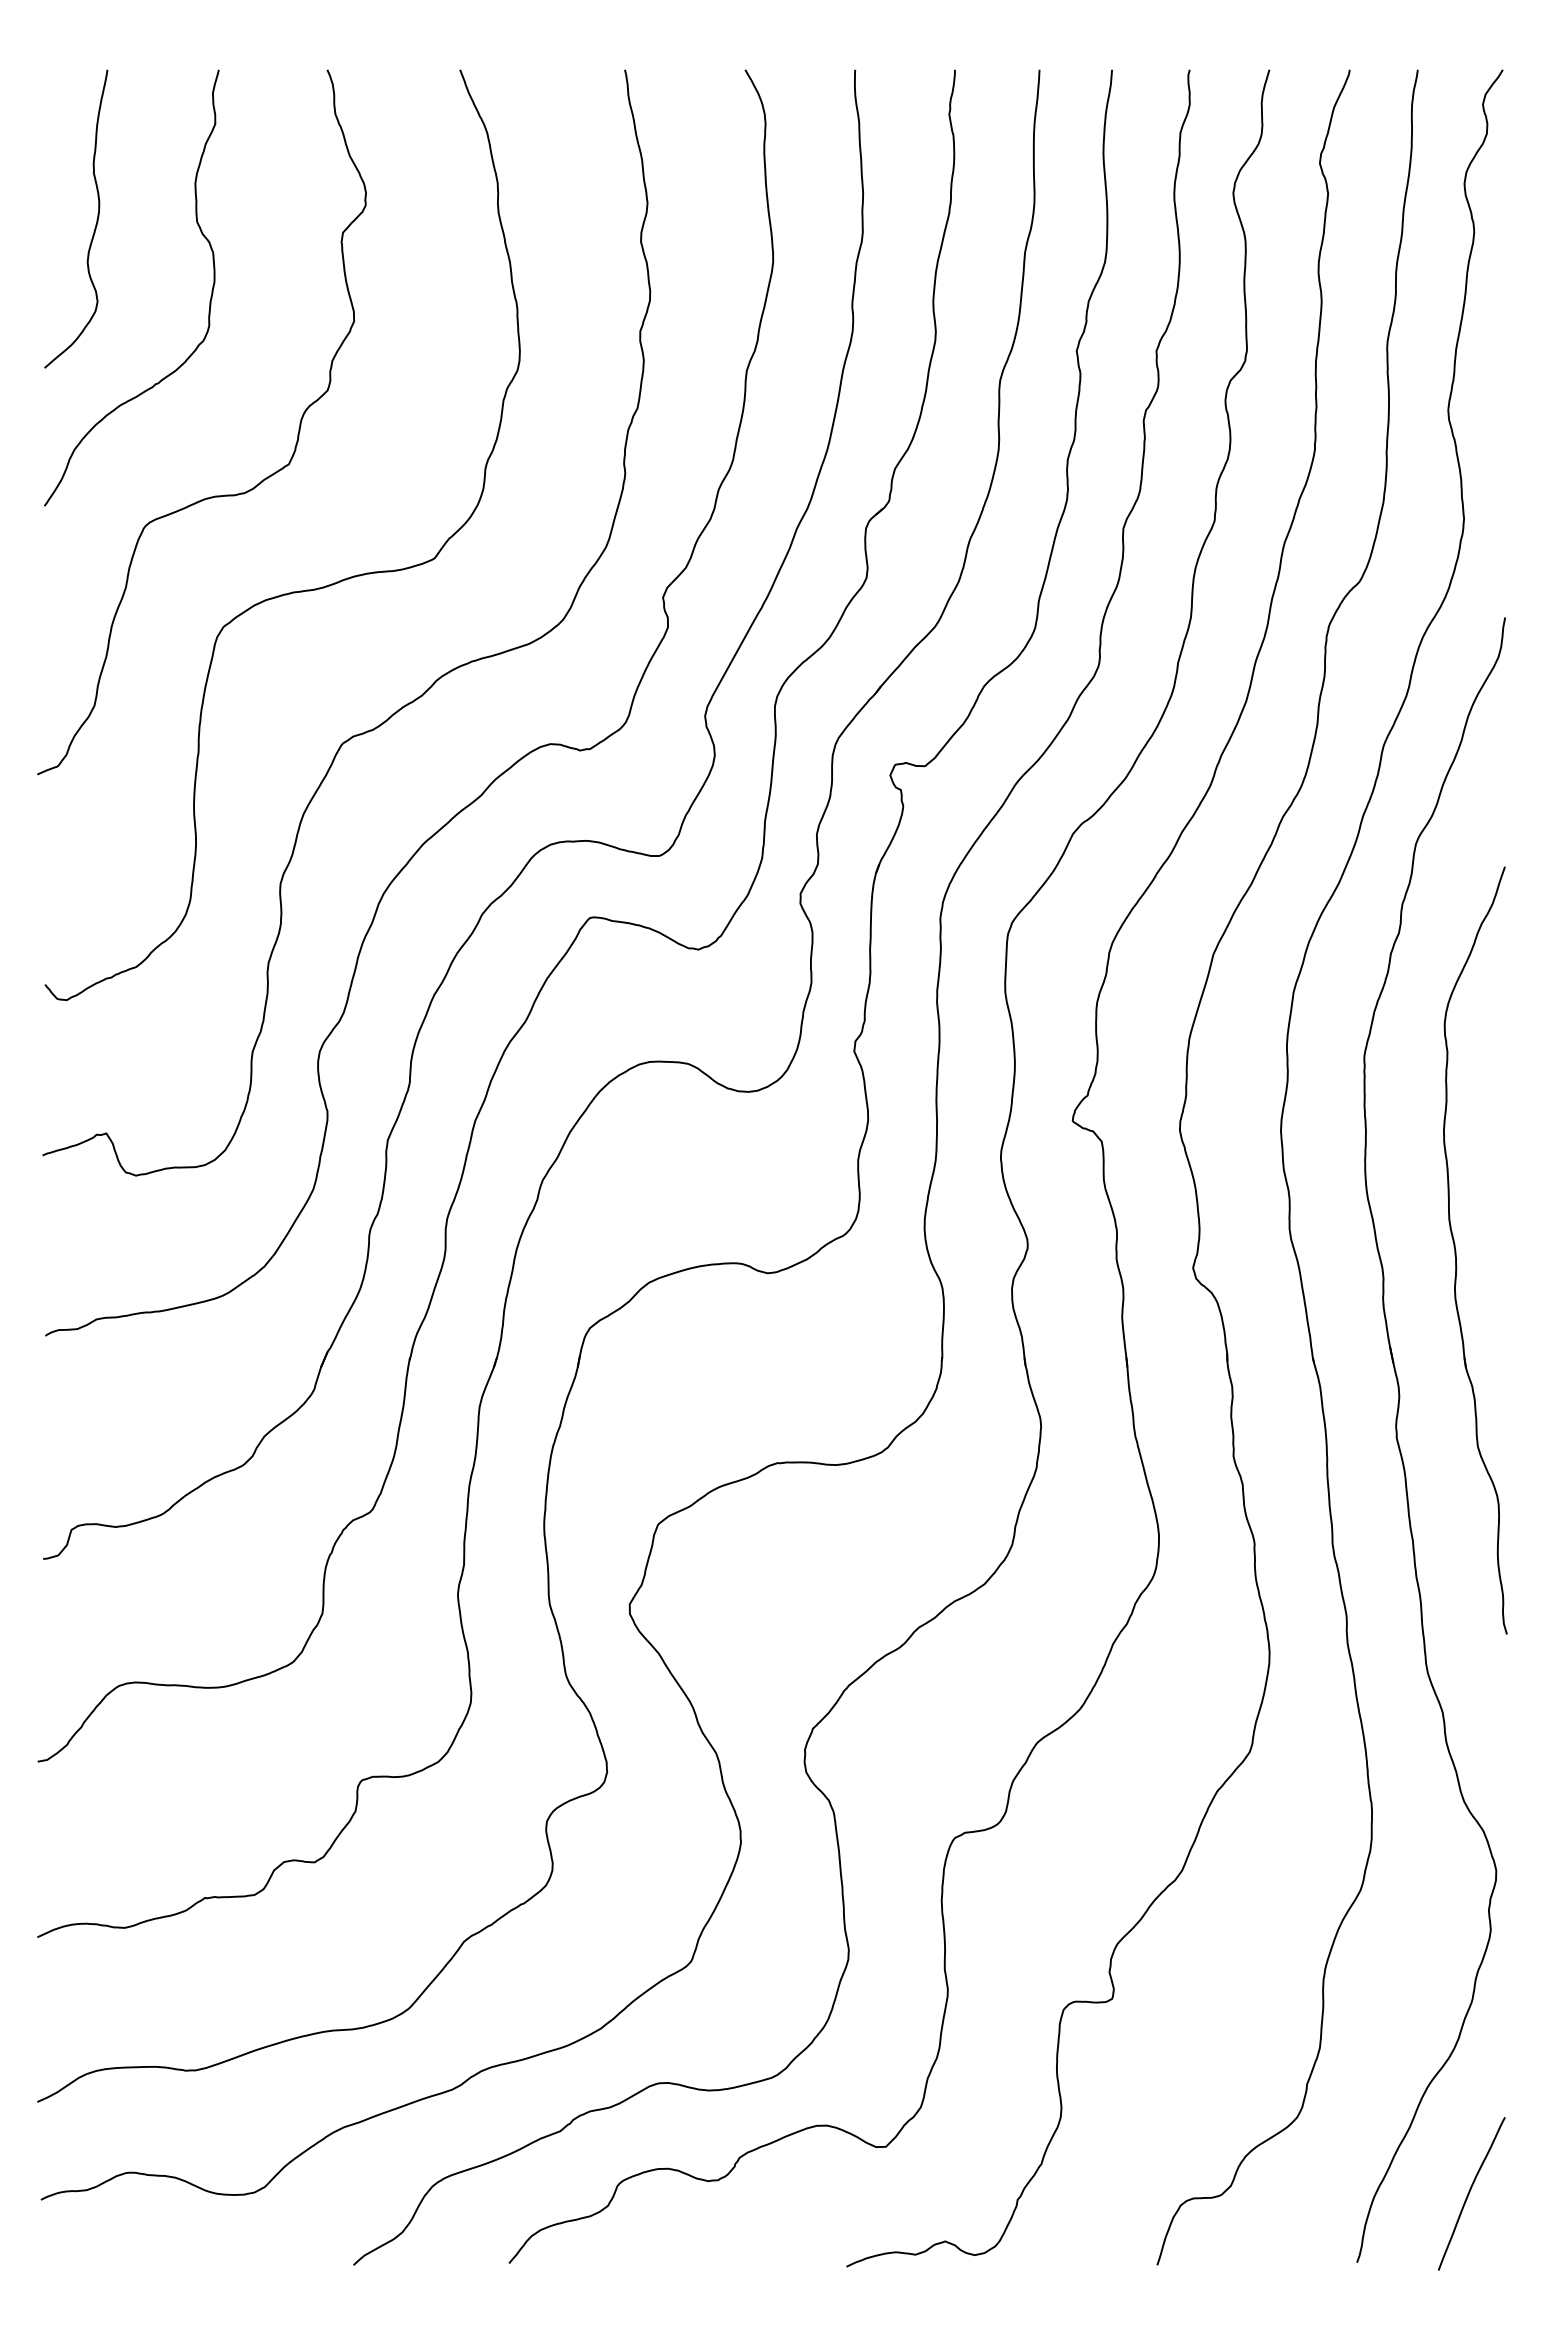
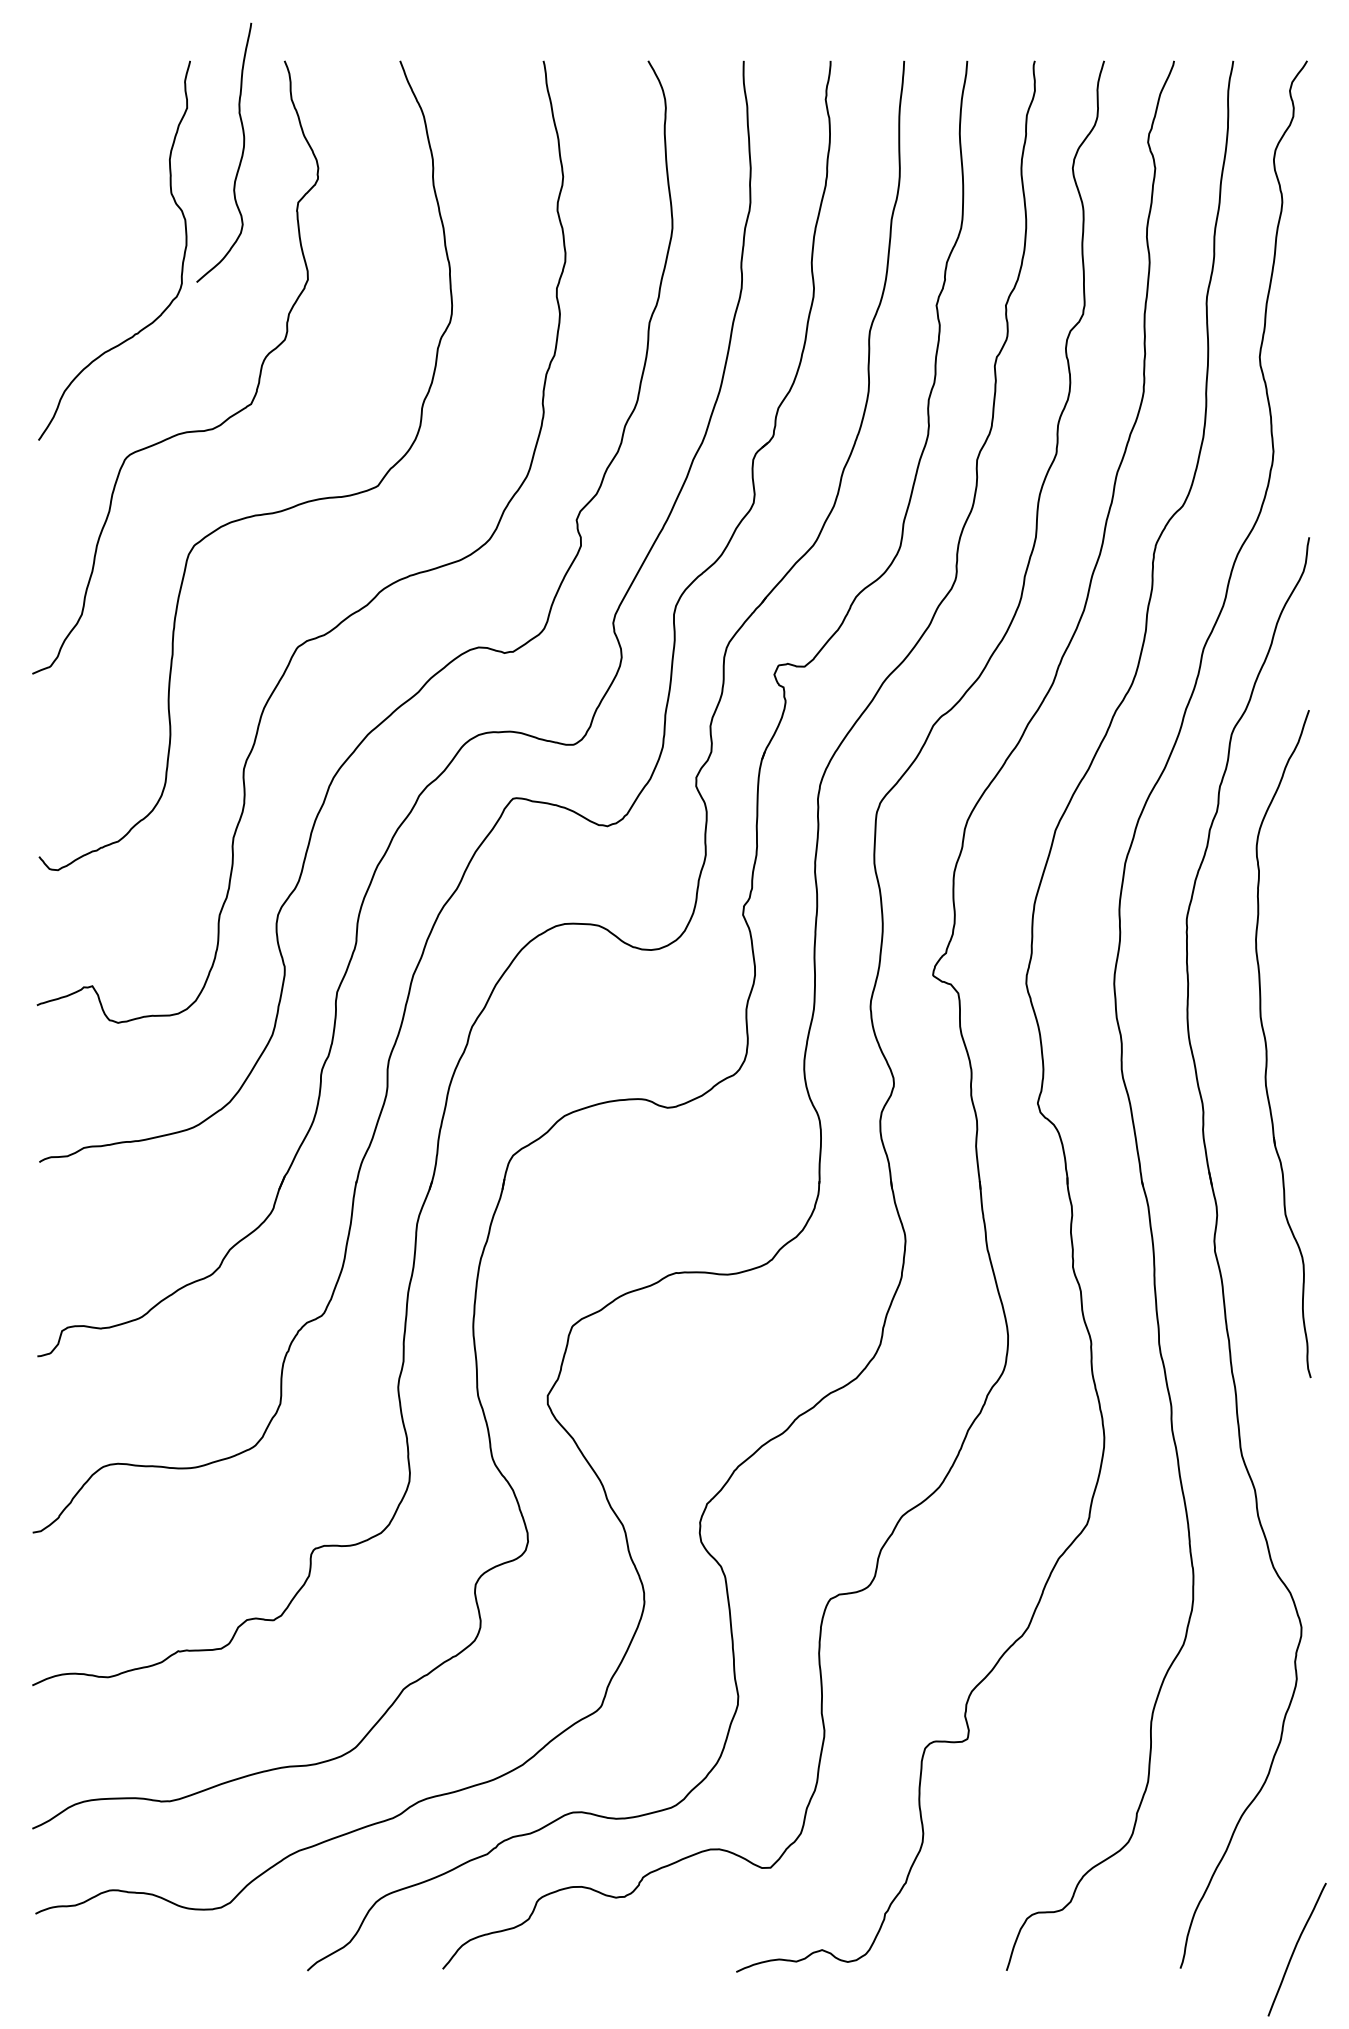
curve: (96, 219) -> (241, 153), moved
part: (1457, 1254) -> (1267, 1047), moved
curve: (1469, 2193) -> (1295, 1949), moved

